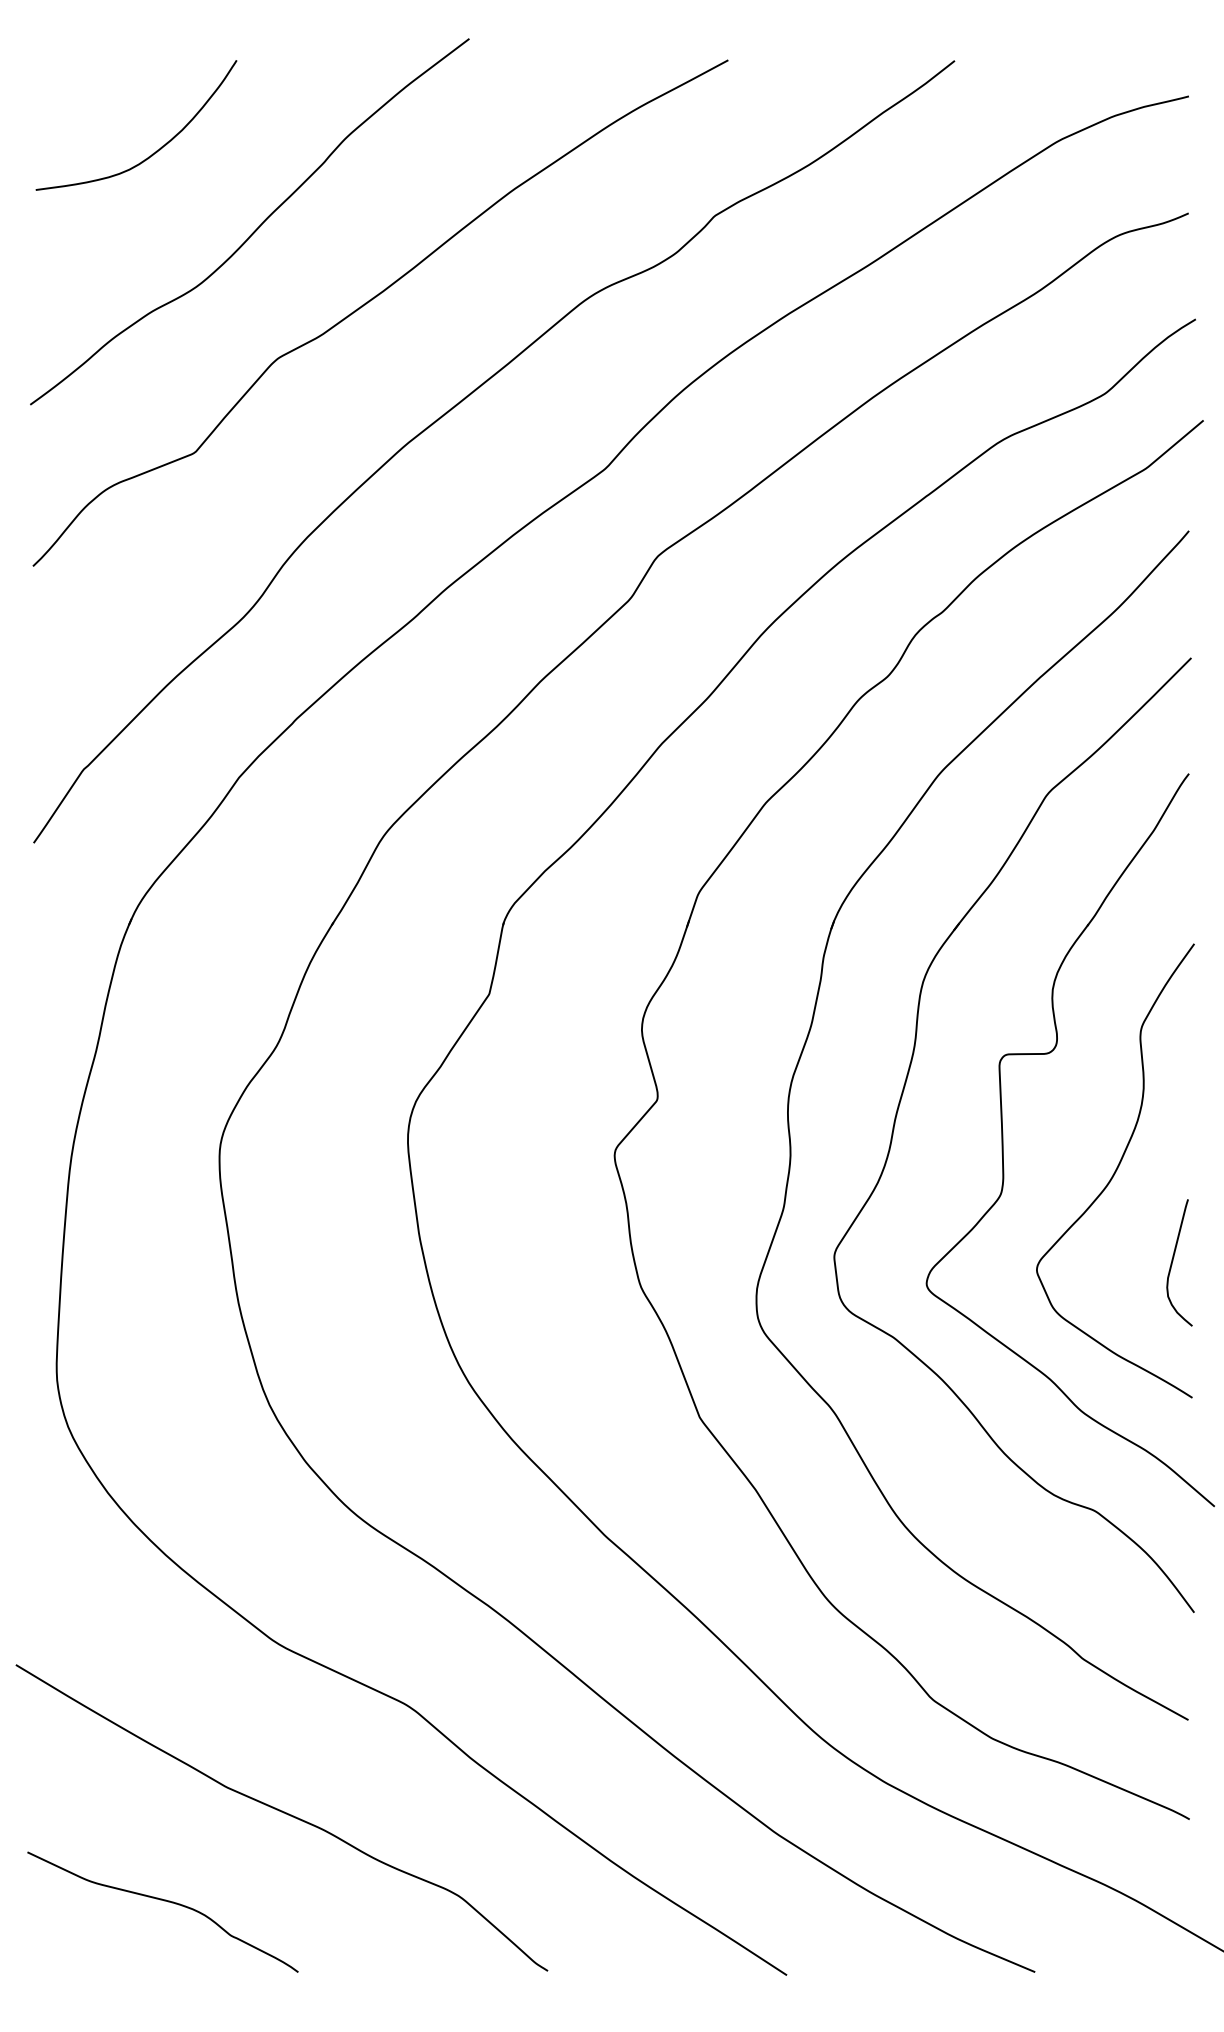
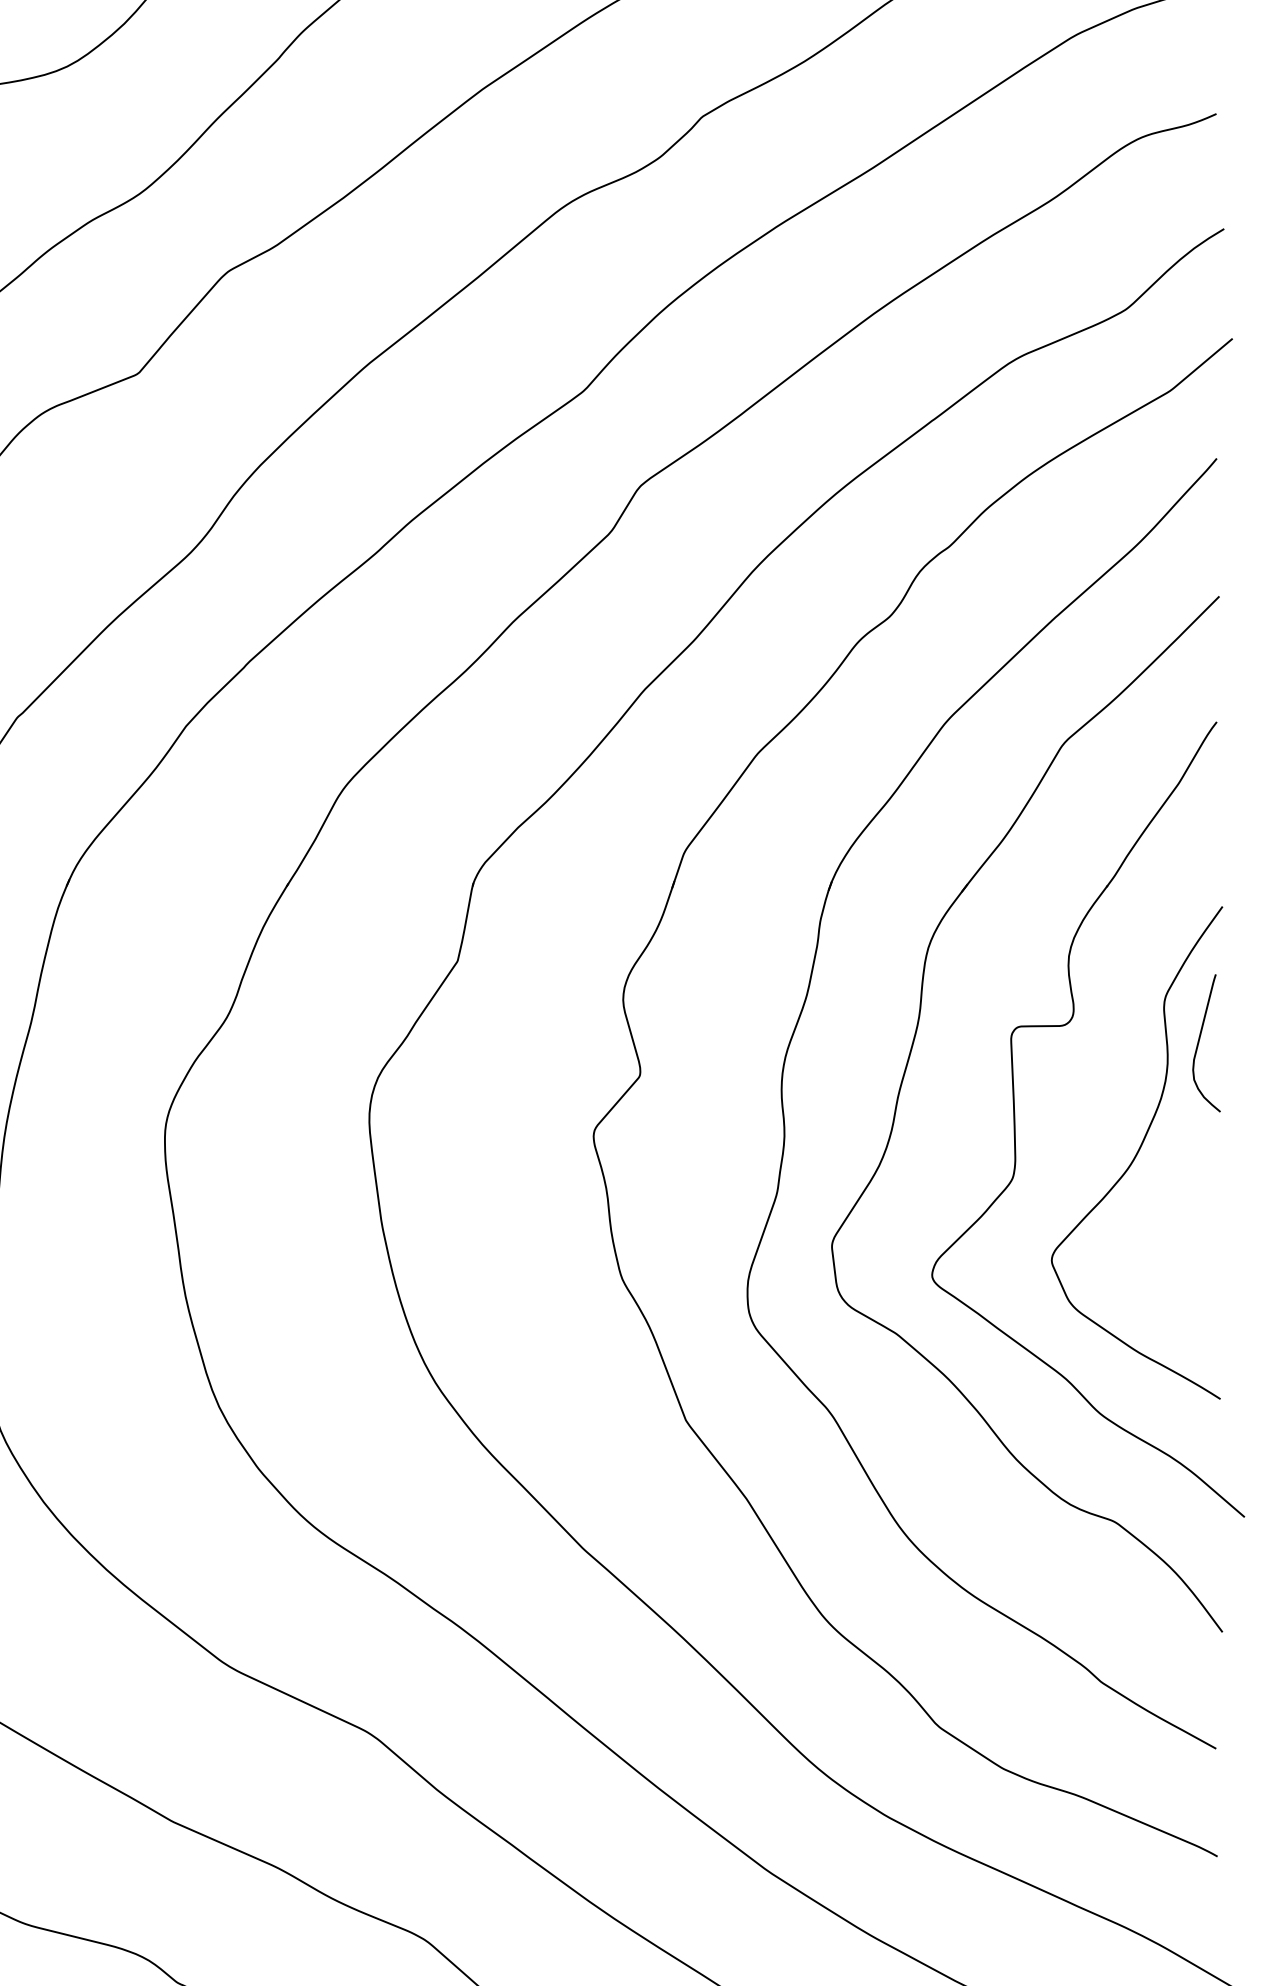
curve: (1173, 1261) -> (1199, 1041), moved

